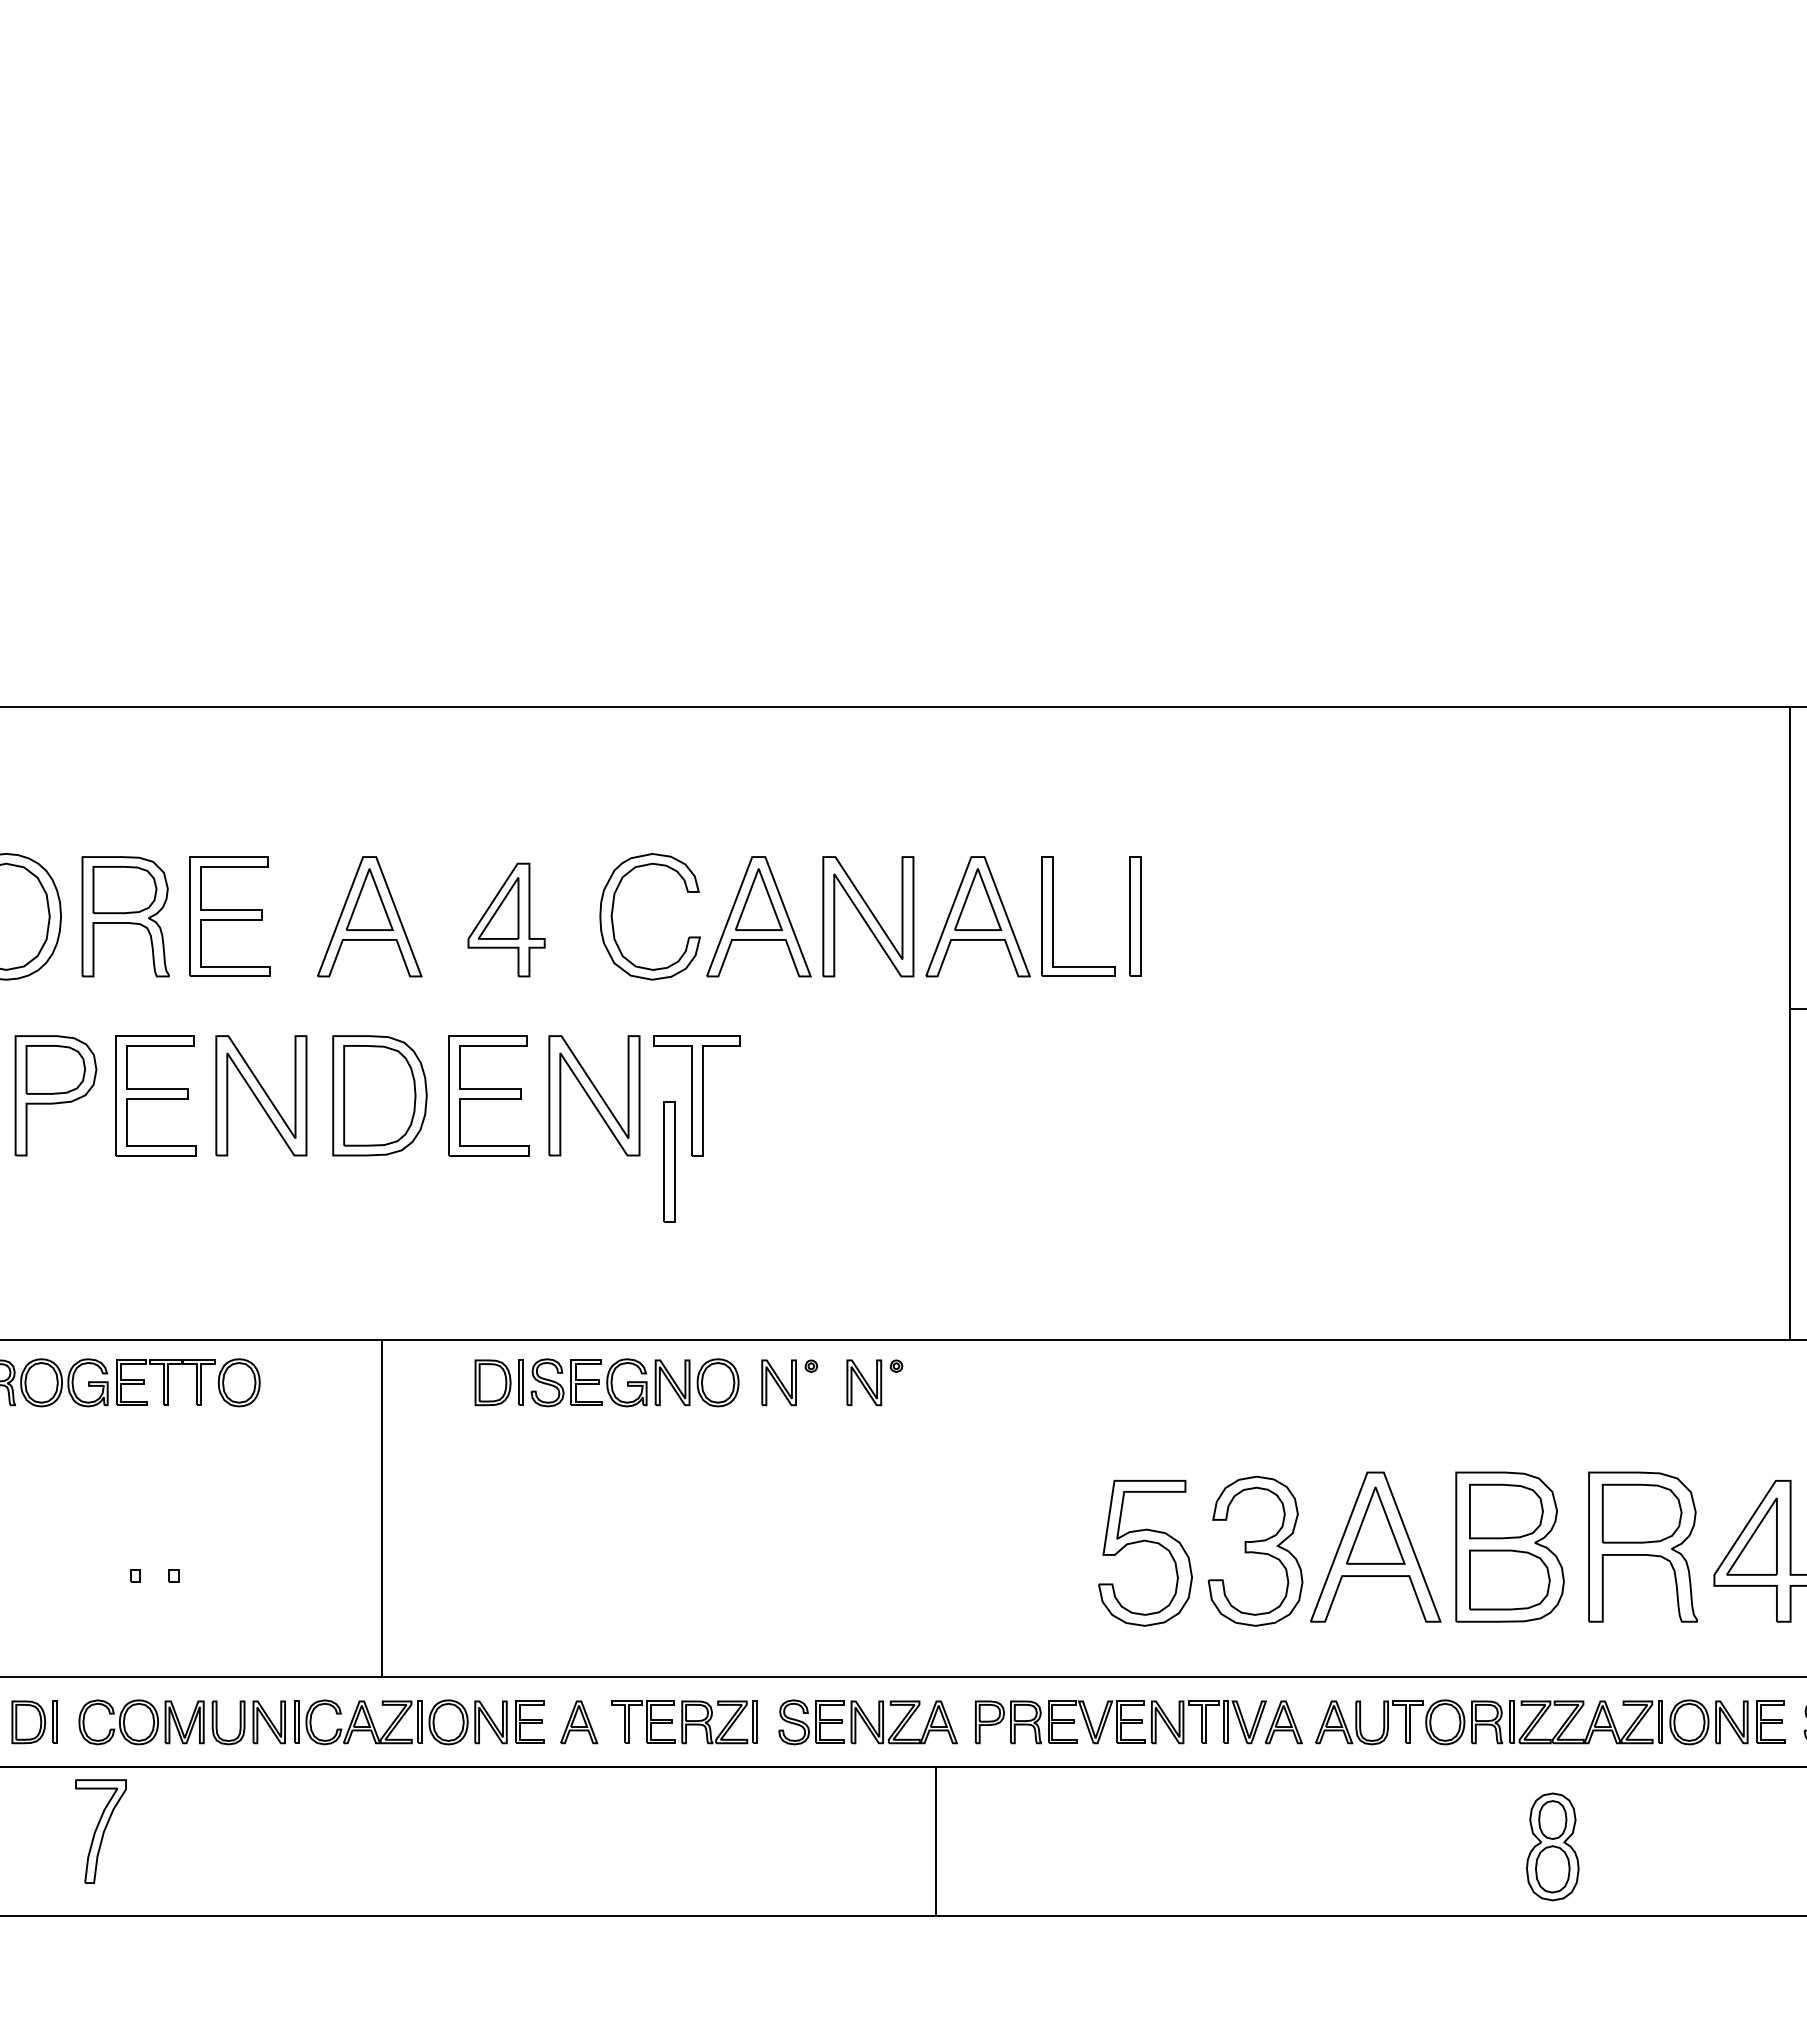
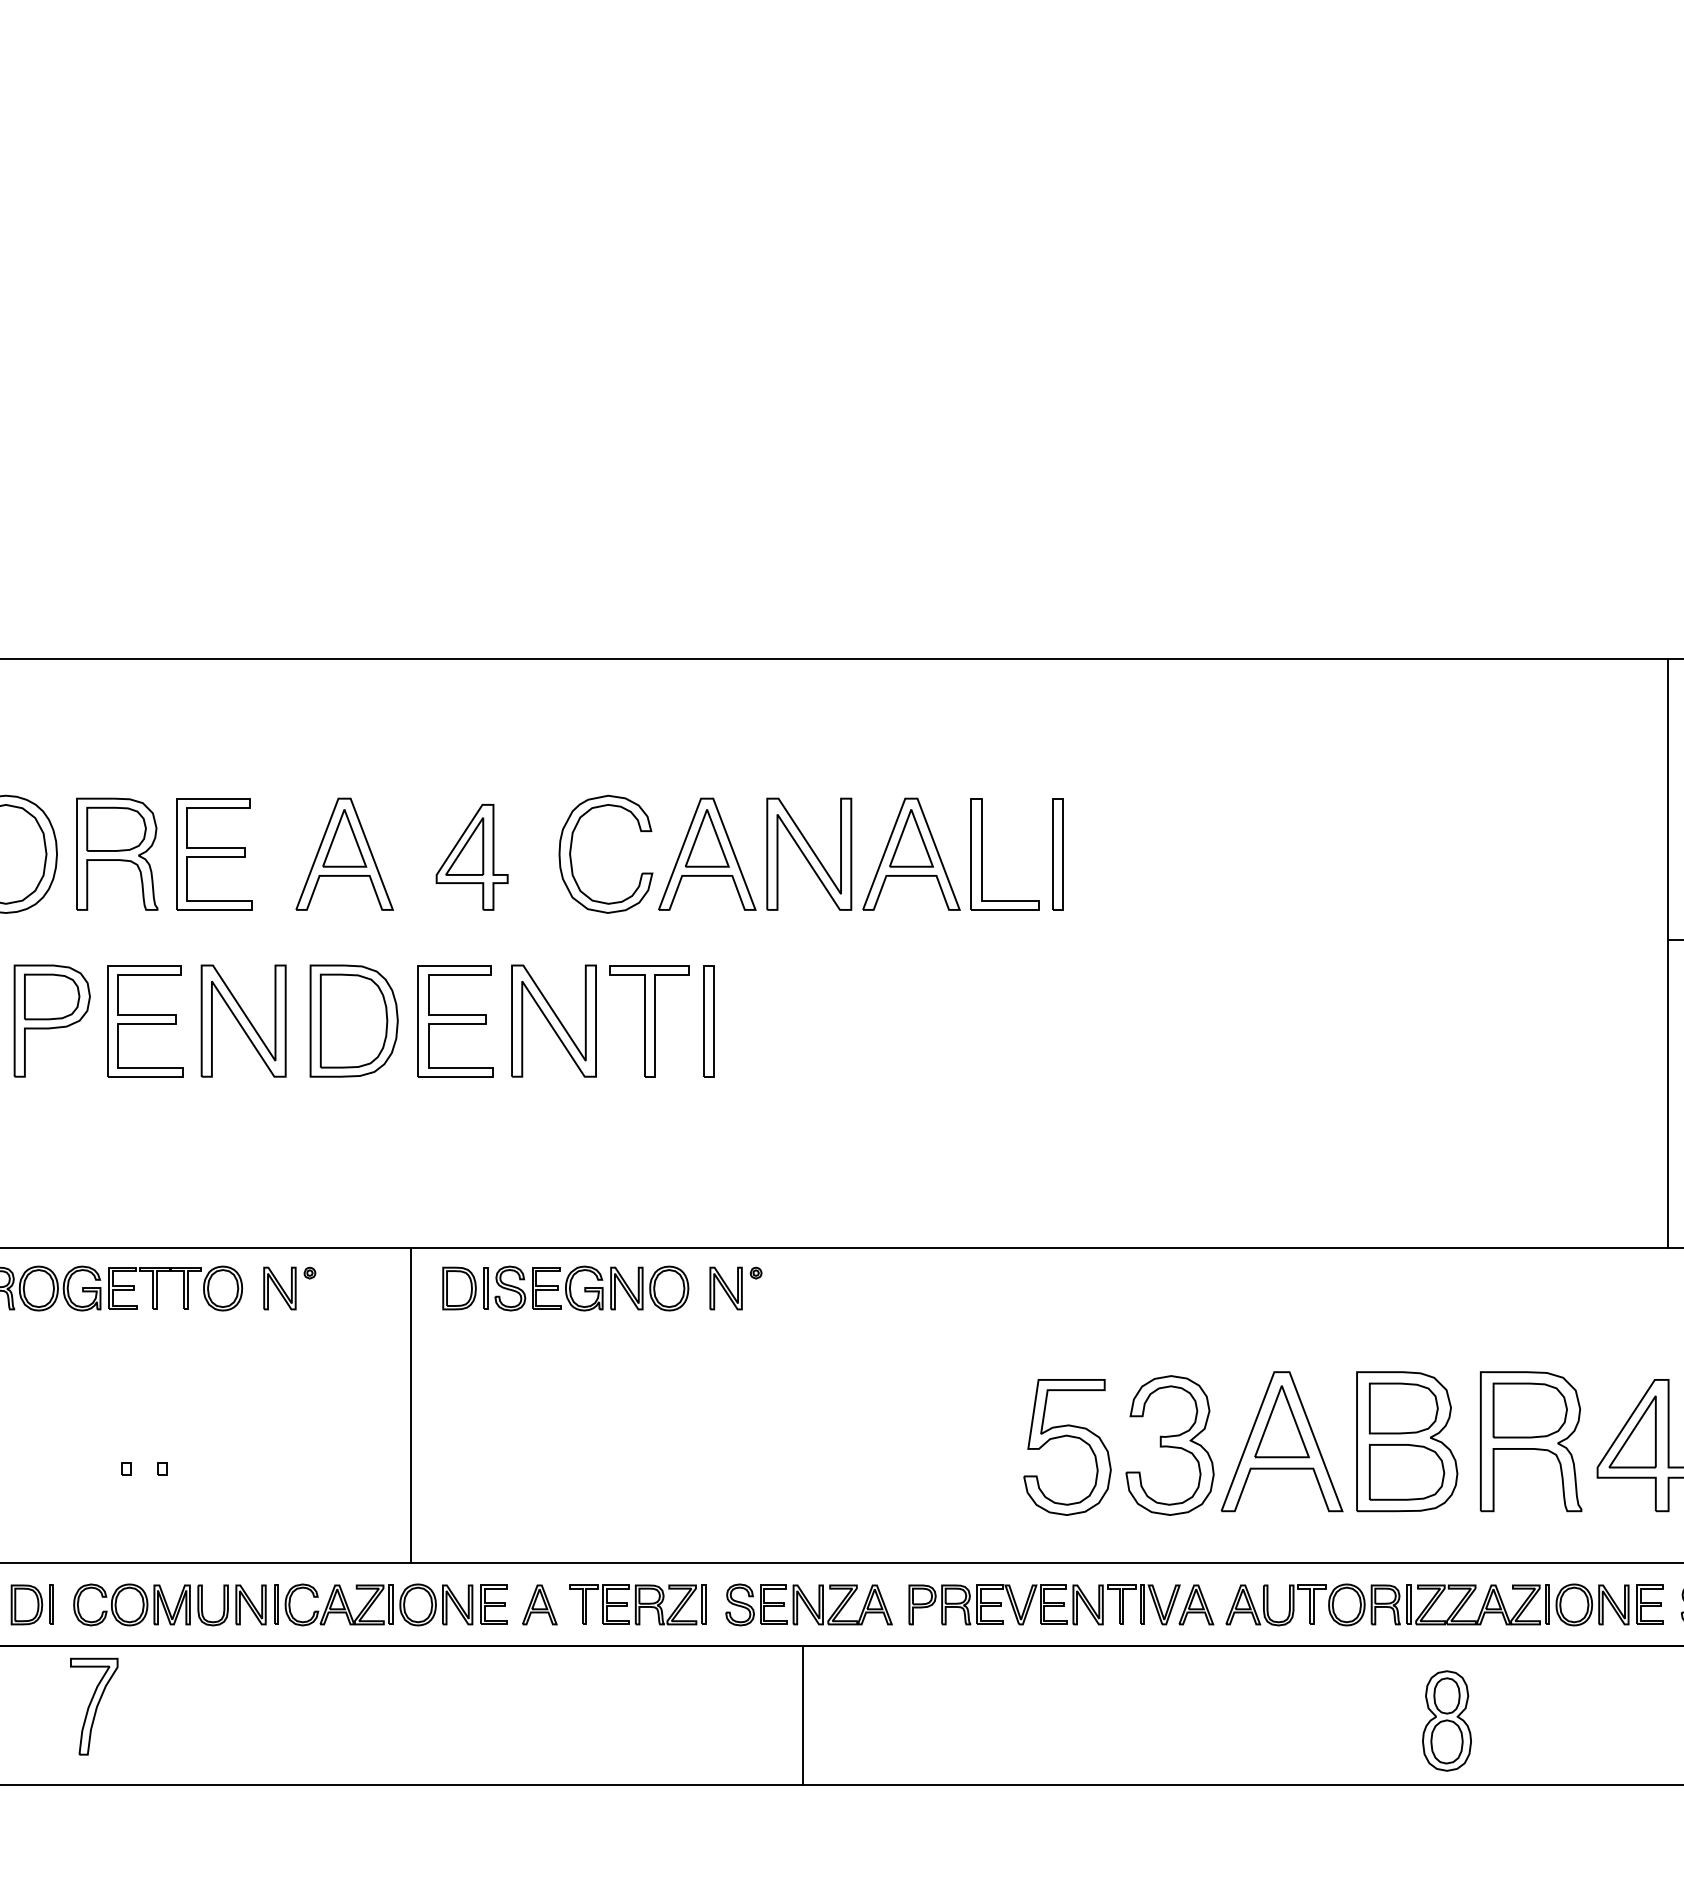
part: (669, 1161) -> (708, 1020), moved
part: (874, 1382) -> (289, 1288), moved
line: (381, 1508) -> (410, 1405), moved
line: (935, 1840) -> (802, 1715), moved

